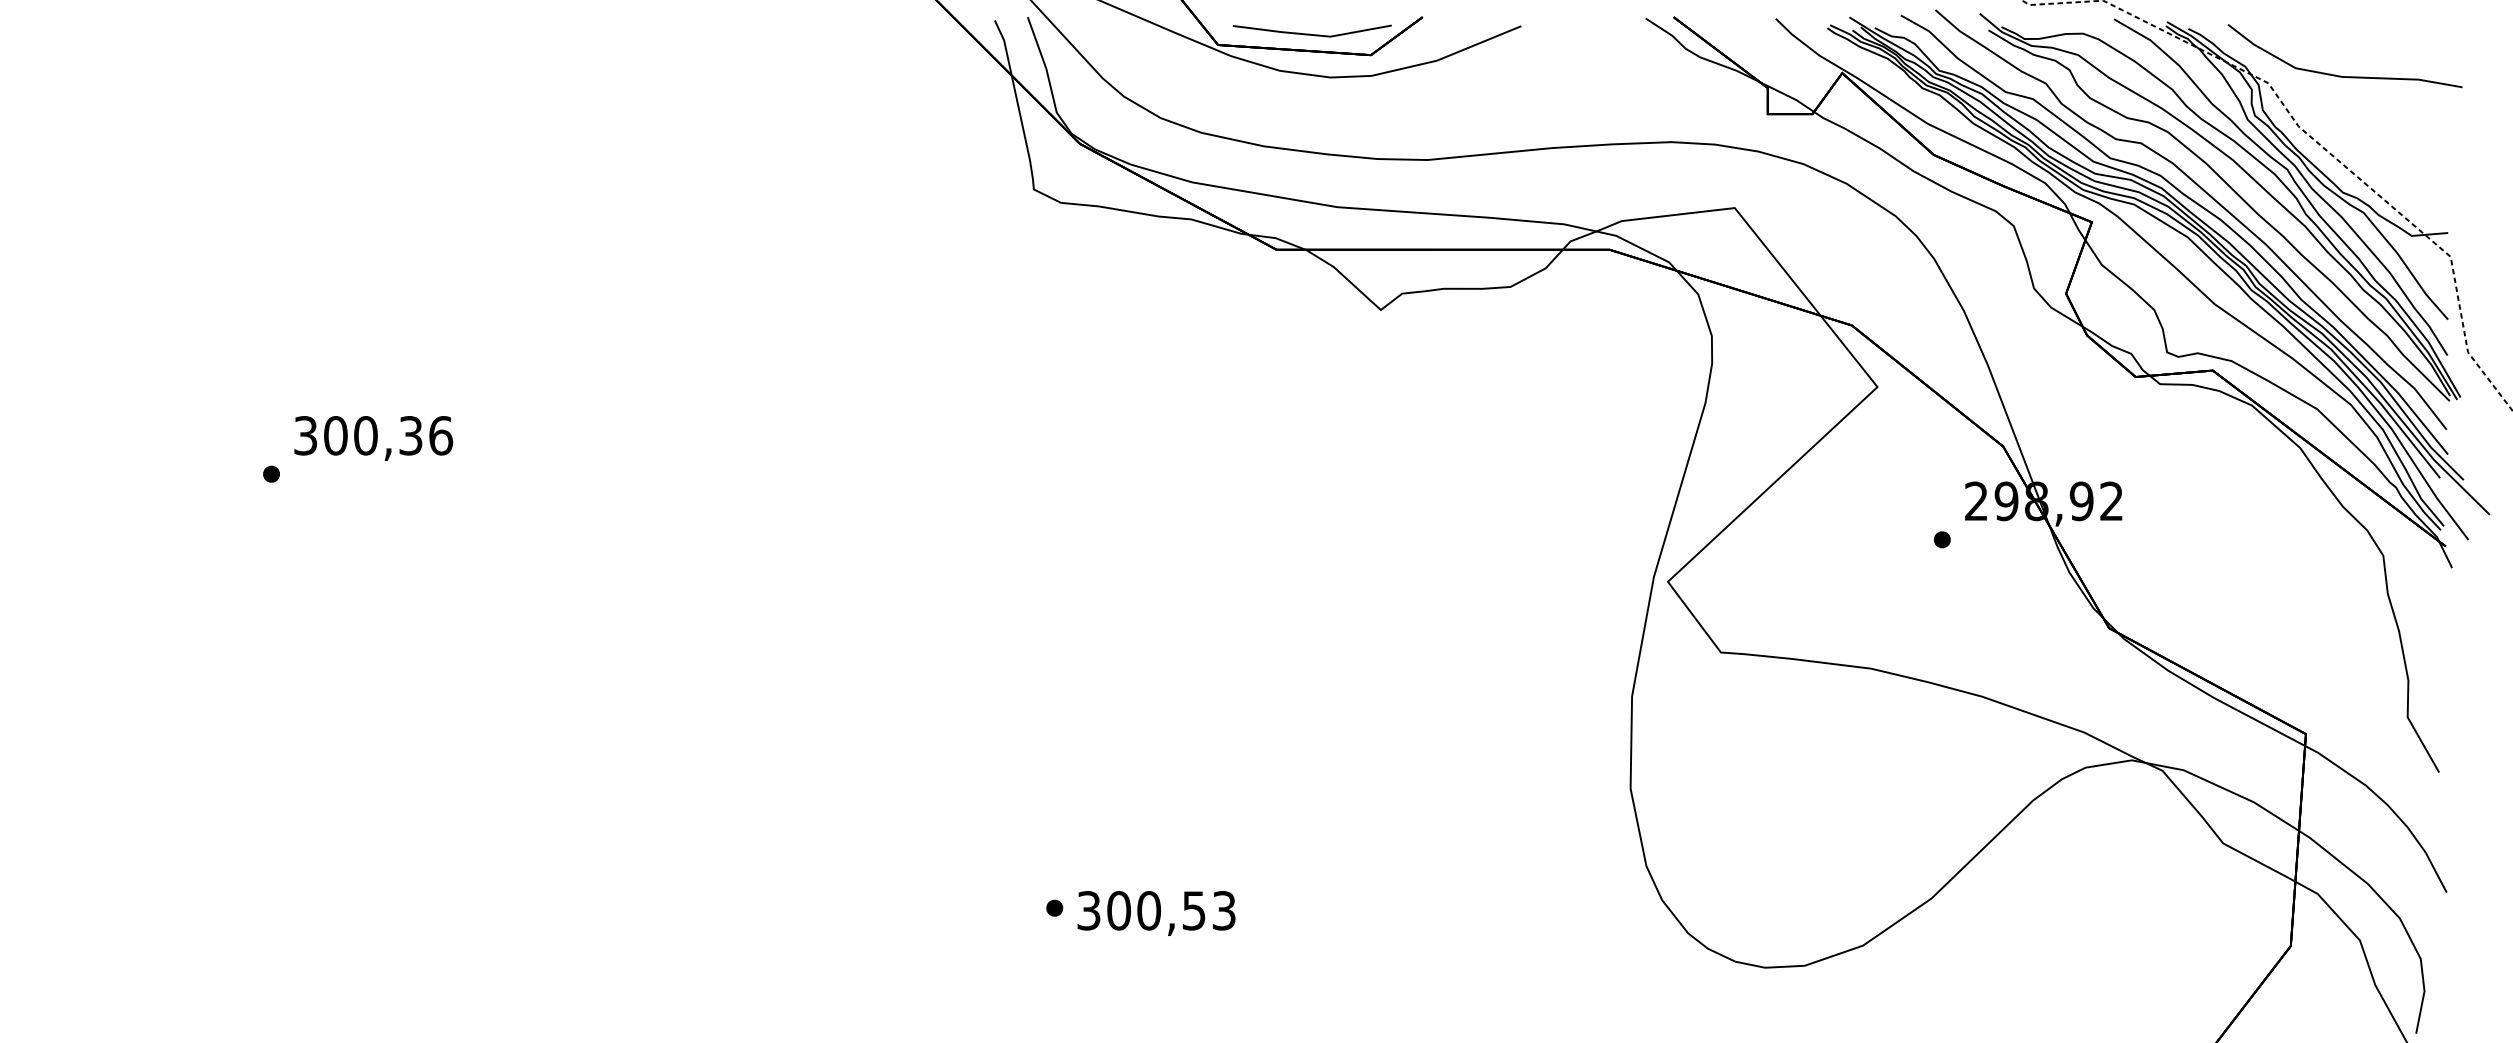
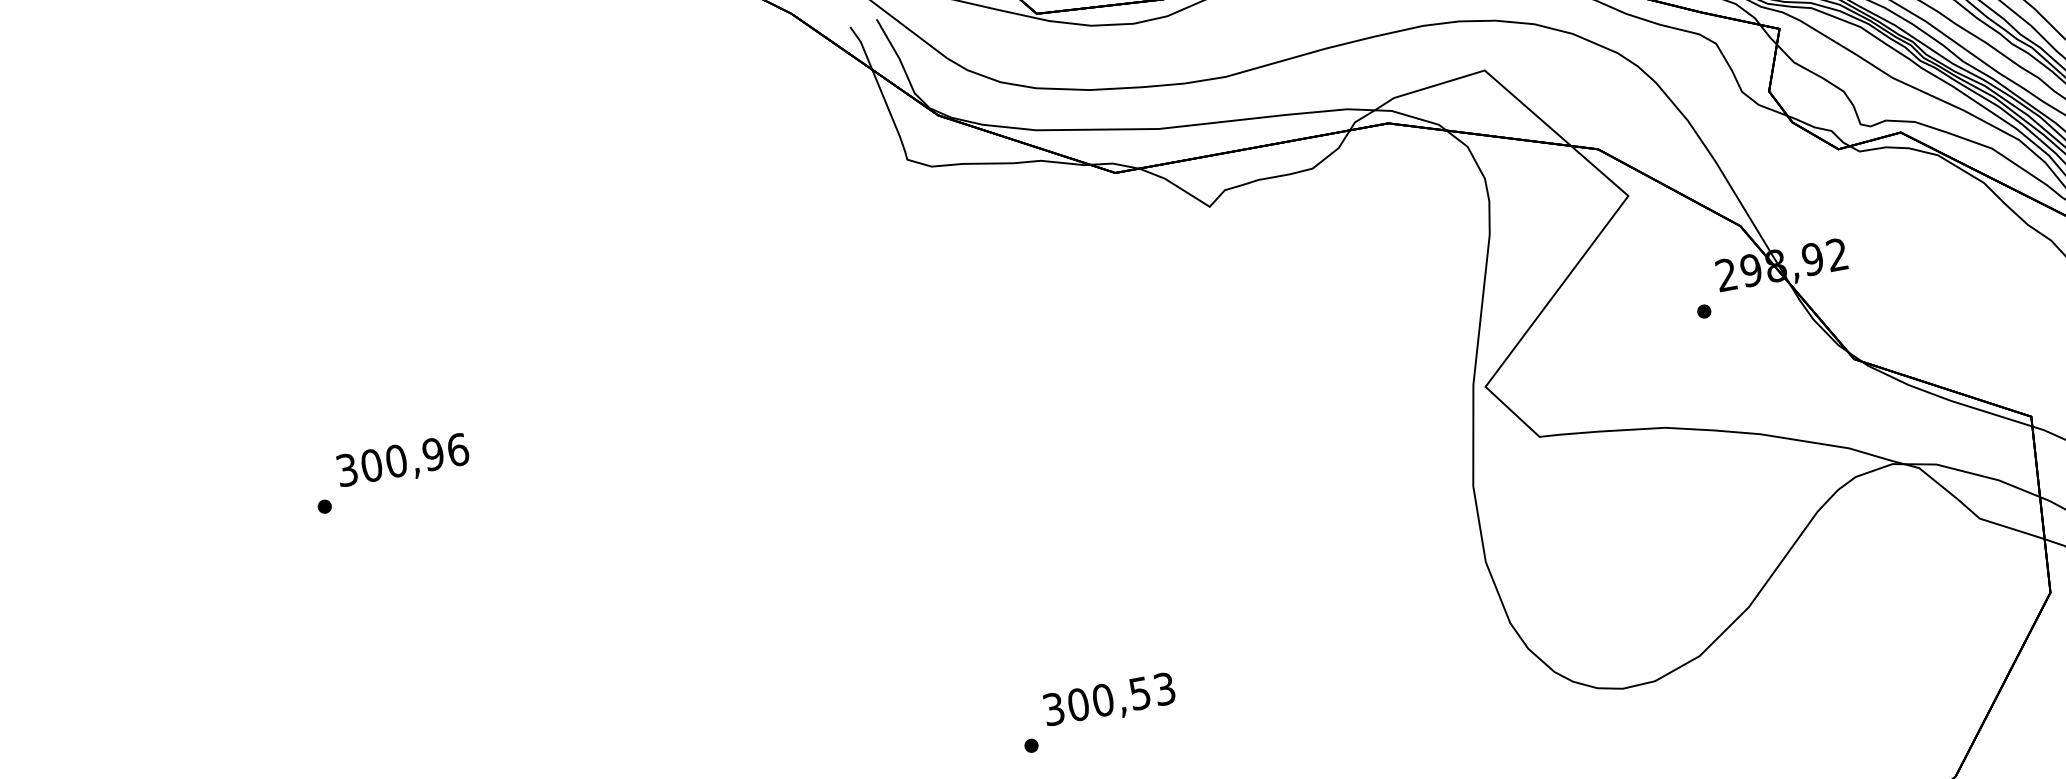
text: (410, 435) -> (432, 454), 300,36 -> 300,96
text: (1156, 913) -> (1109, 701), moved

